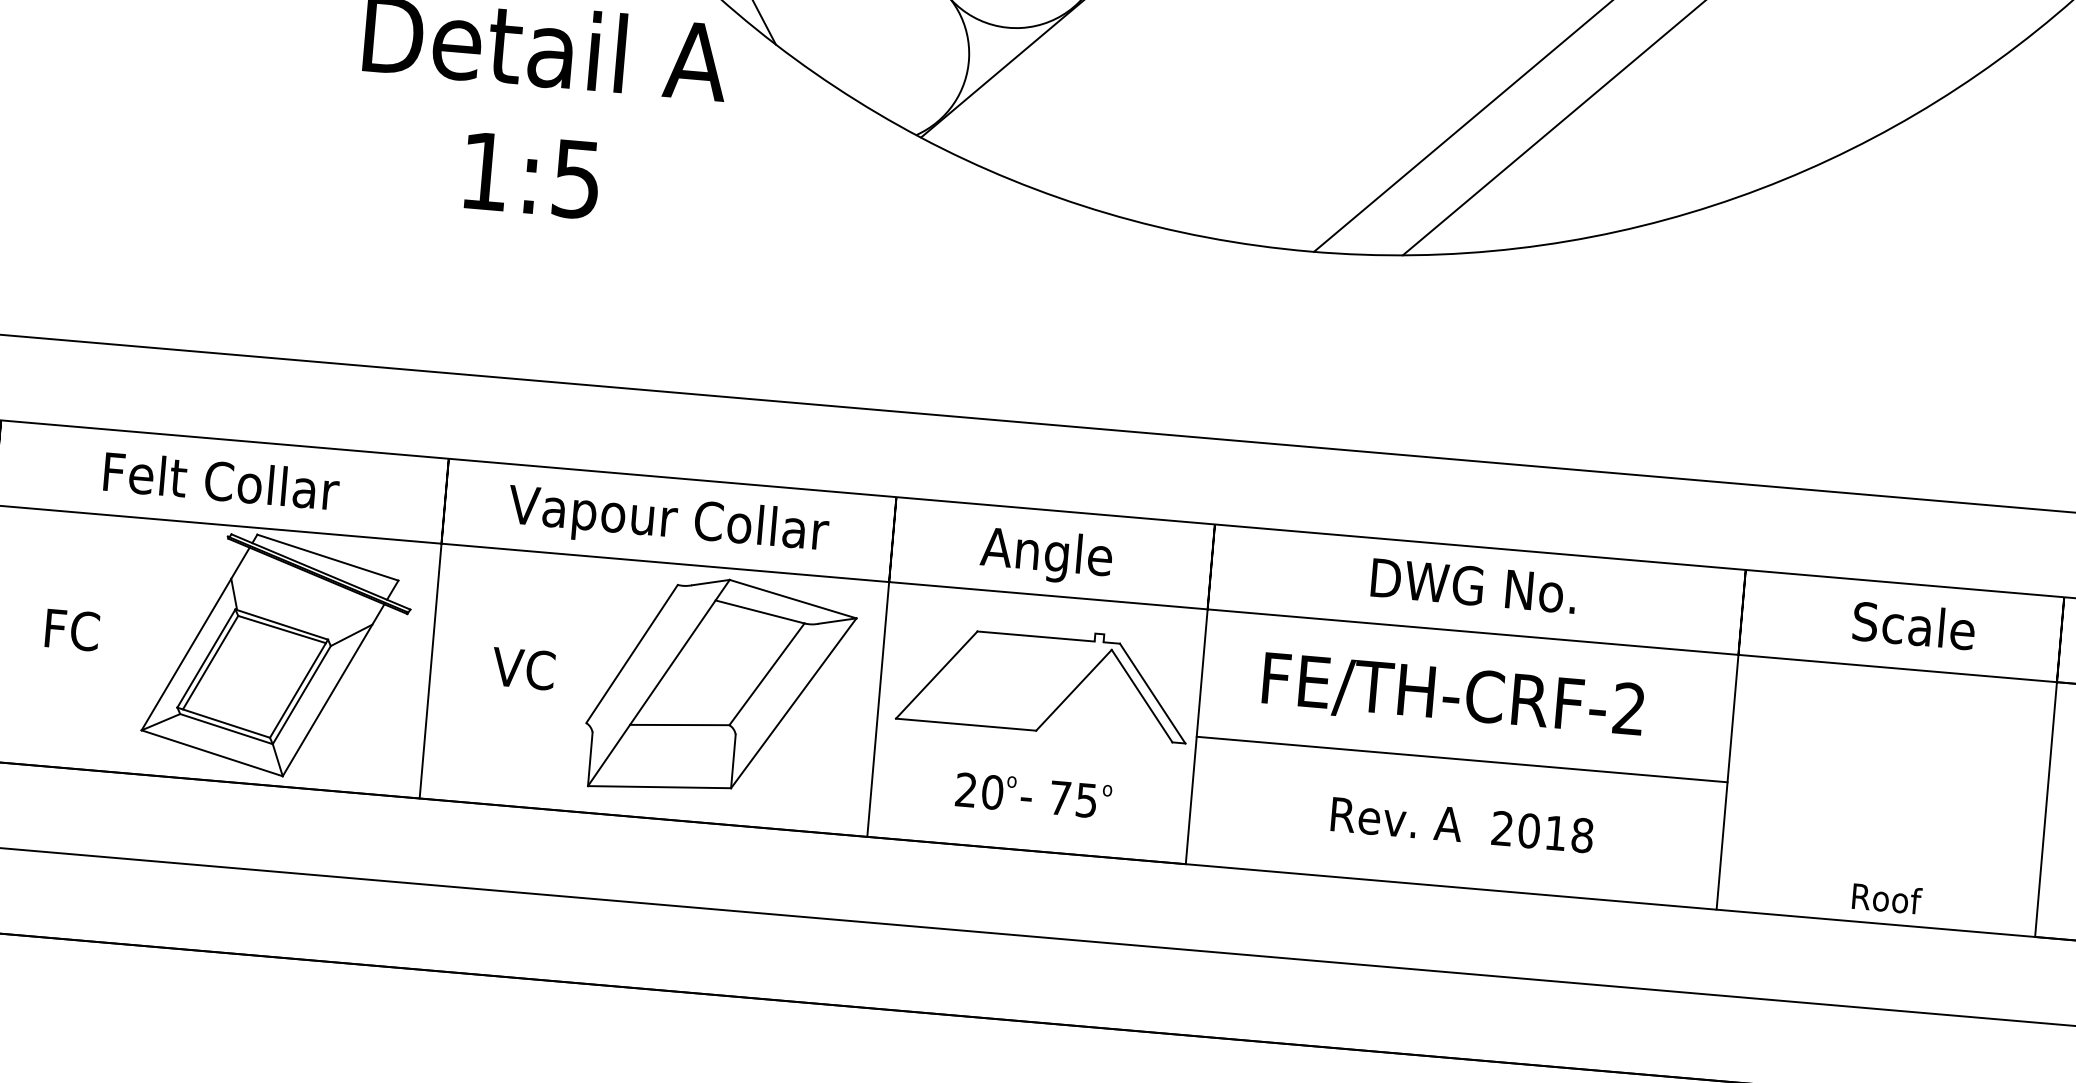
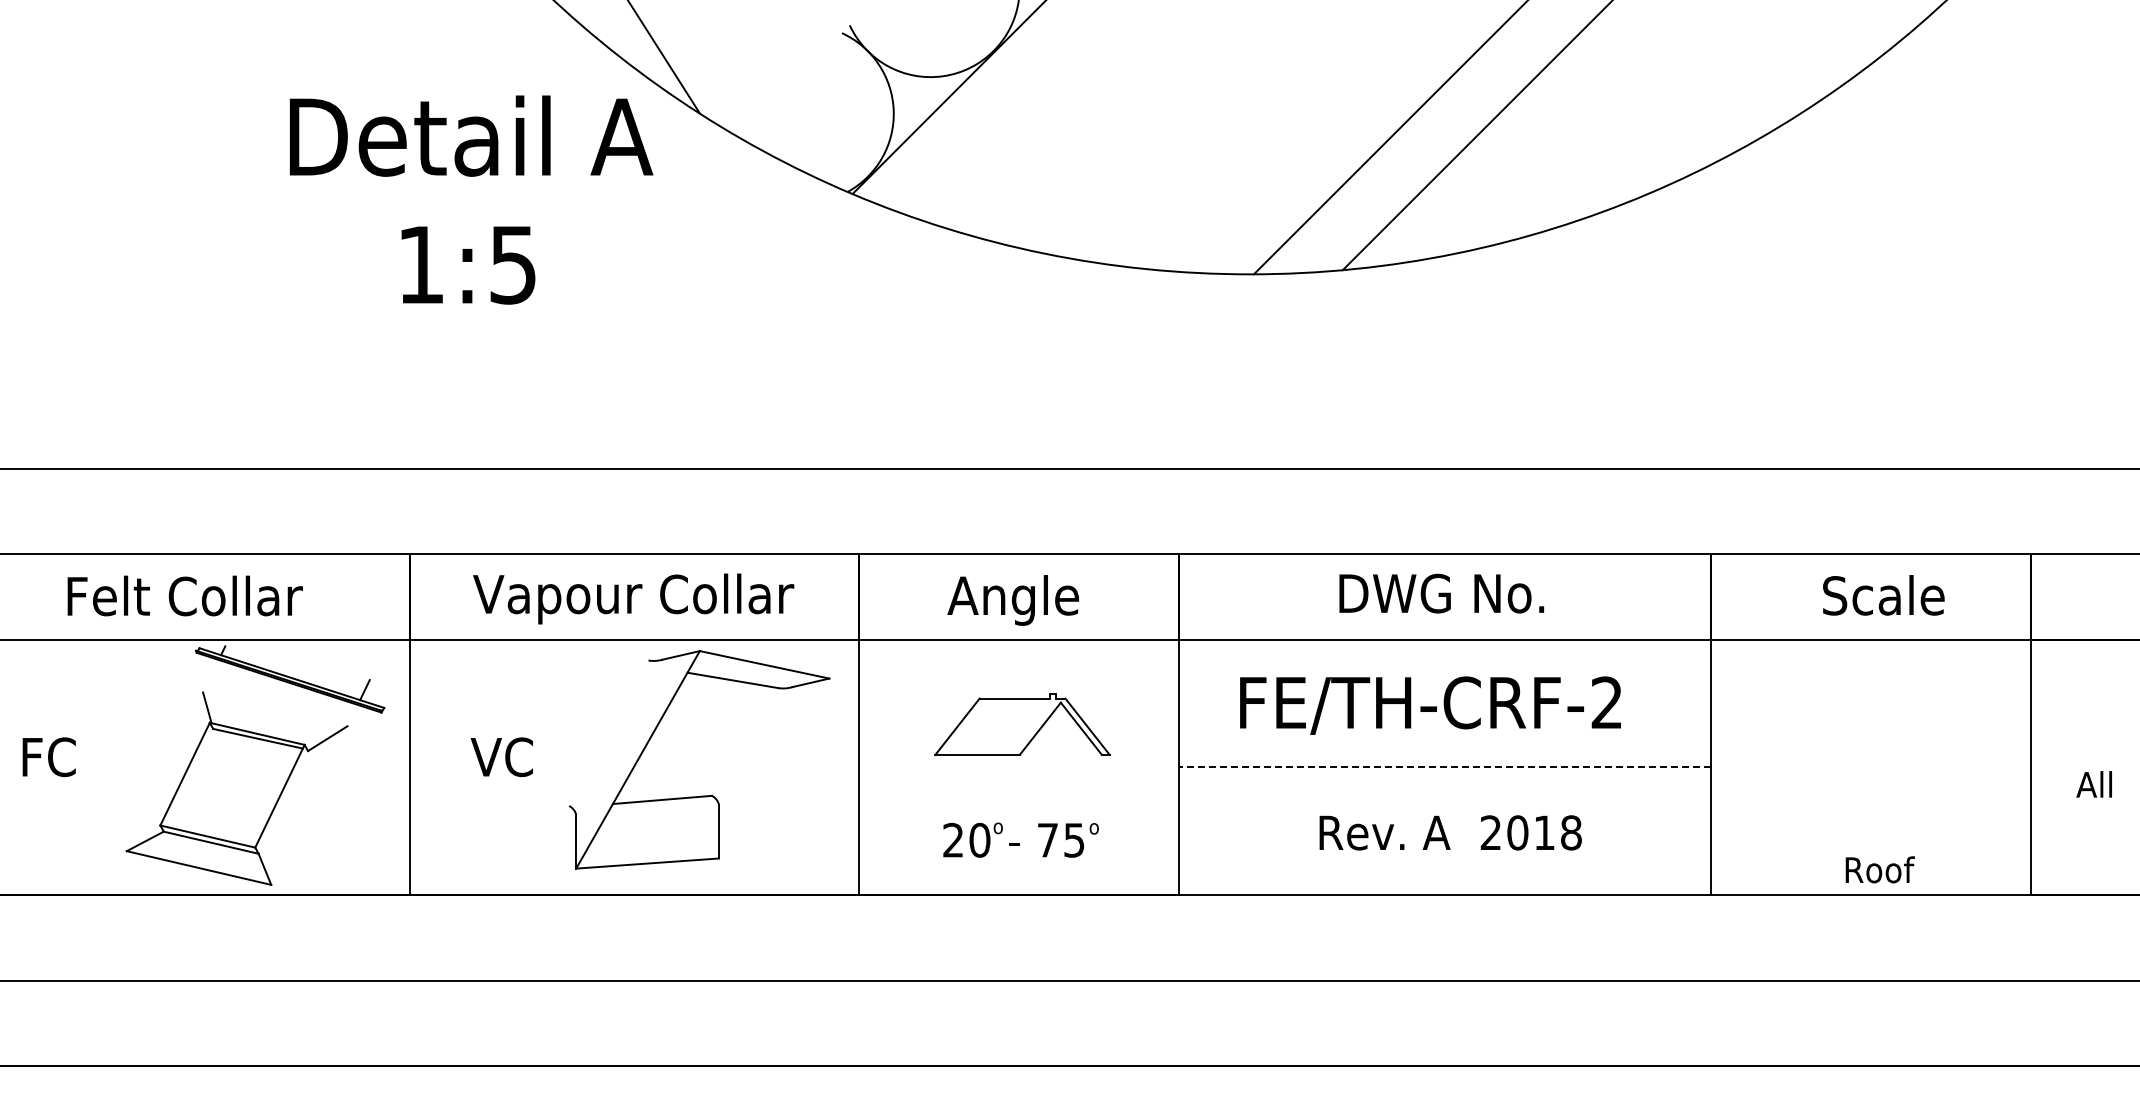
line: (327, 557) -> (297, 663), removed
line: (195, 638) -> (172, 755), removed
line: (631, 653) -> (608, 732), removed
line: (210, 662) -> (189, 777), removed
line: (766, 673) -> (744, 741), removed
part: (1044, 680) -> (1022, 724), size x0.6
line: (333, 689) -> (314, 794), removed
line: (301, 695) -> (283, 802), removed
line: (793, 703) -> (773, 768), removed
line: (1461, 759) -> (1444, 767), solid -> dashed

